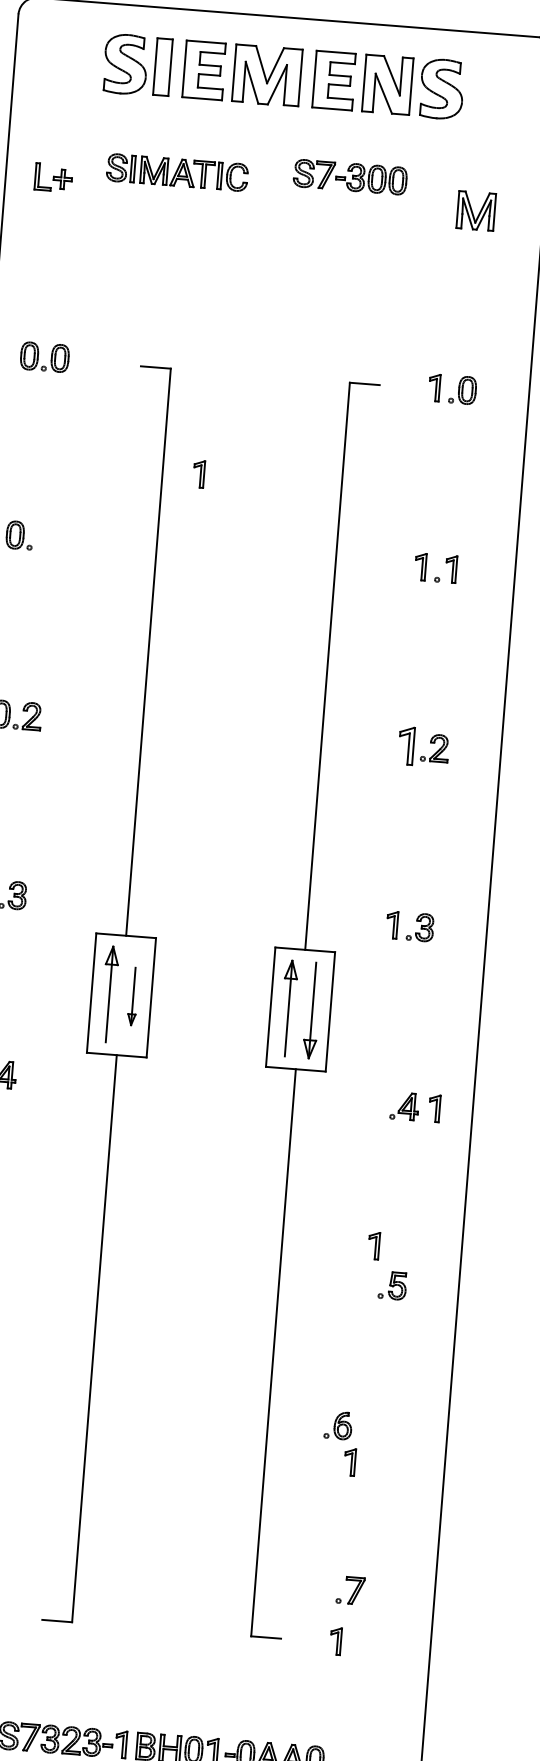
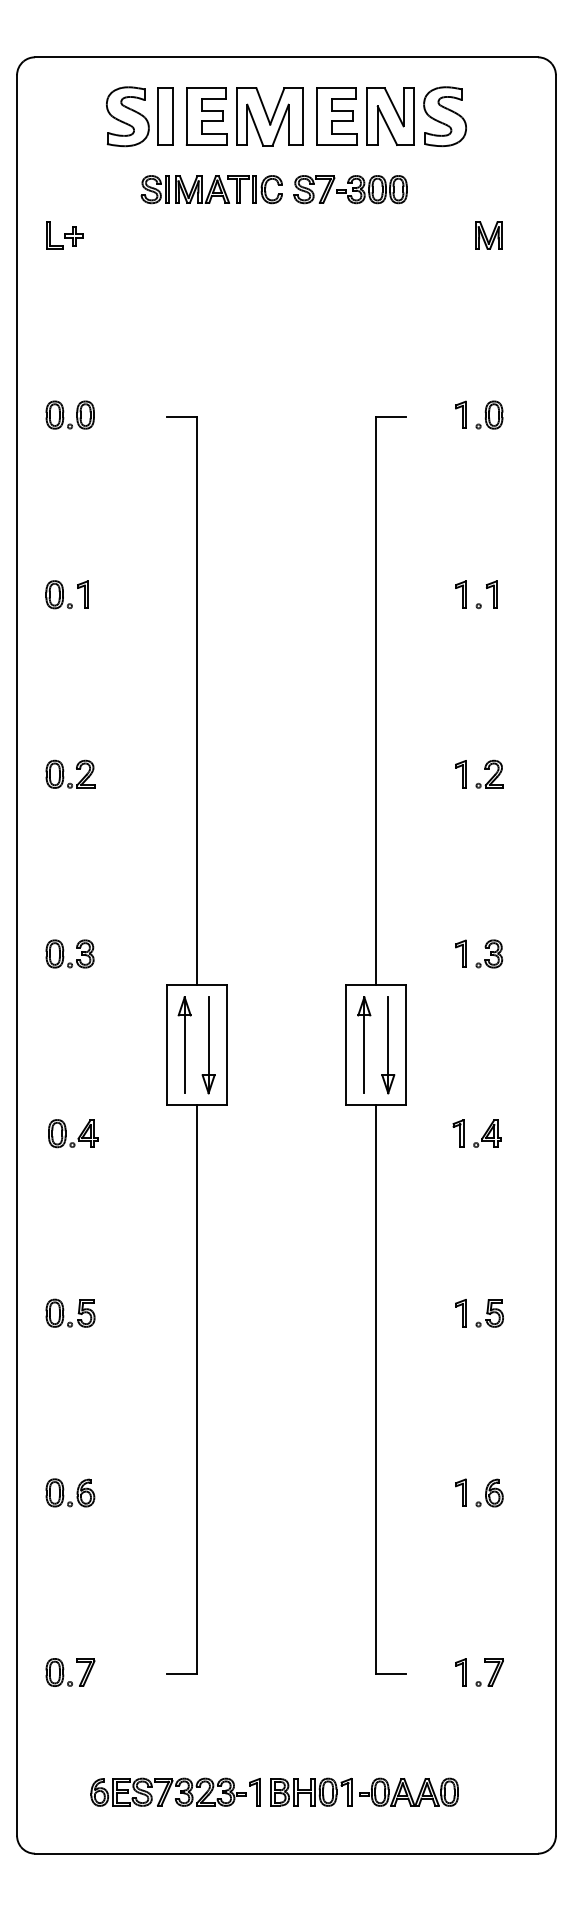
part: (177, 172) -> (211, 189), moved
part: (350, 177) -> (350, 189), moved
part: (475, 211) -> (488, 235), size x0.71
part: (198, 474) -> (82, 594), moved
part: (405, 746) -> (460, 774), size x0.71
part: (133, 996) -> (208, 1045), size x1.67
part: (434, 1108) -> (458, 1133), moved
part: (373, 1246) -> (460, 1313), moved
part: (338, 1424) -> (489, 1492), moved
part: (350, 1590) -> (489, 1672), moved

